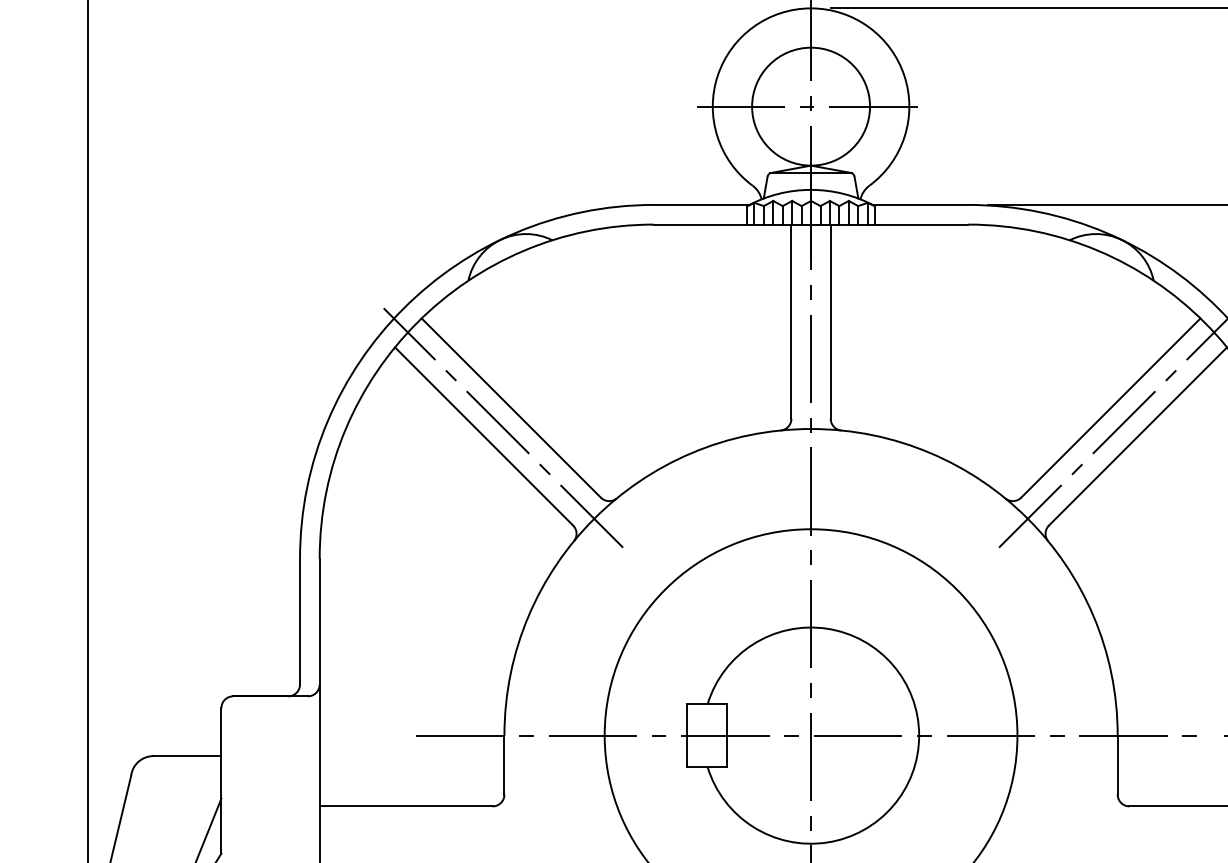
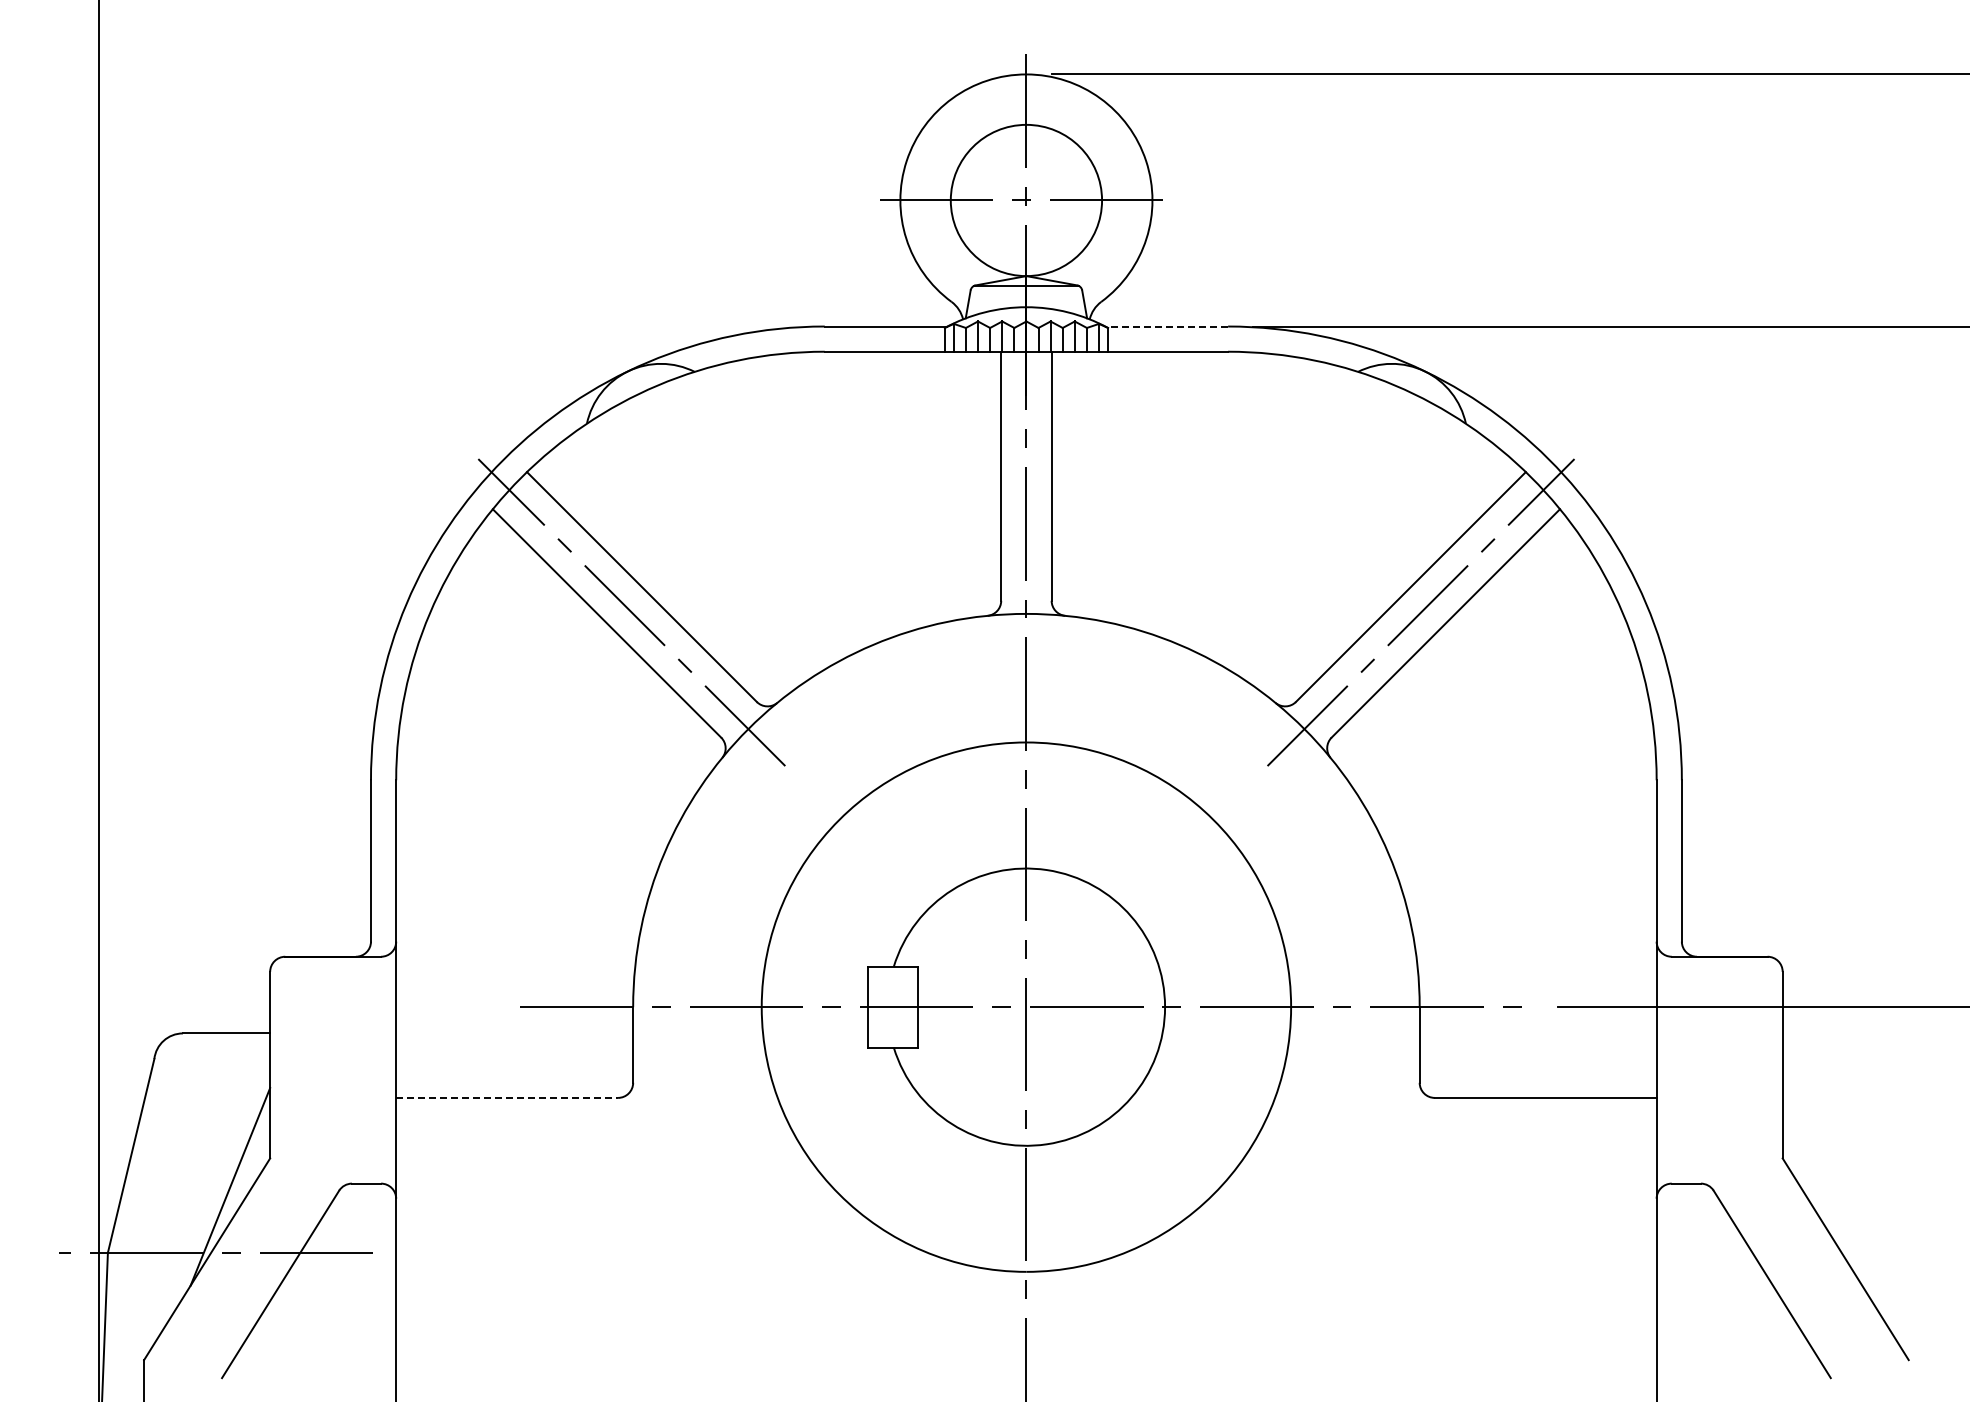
line: (920, 204) -> (1166, 326), solid -> dashed
line: (406, 806) -> (507, 1097), solid -> dashed

